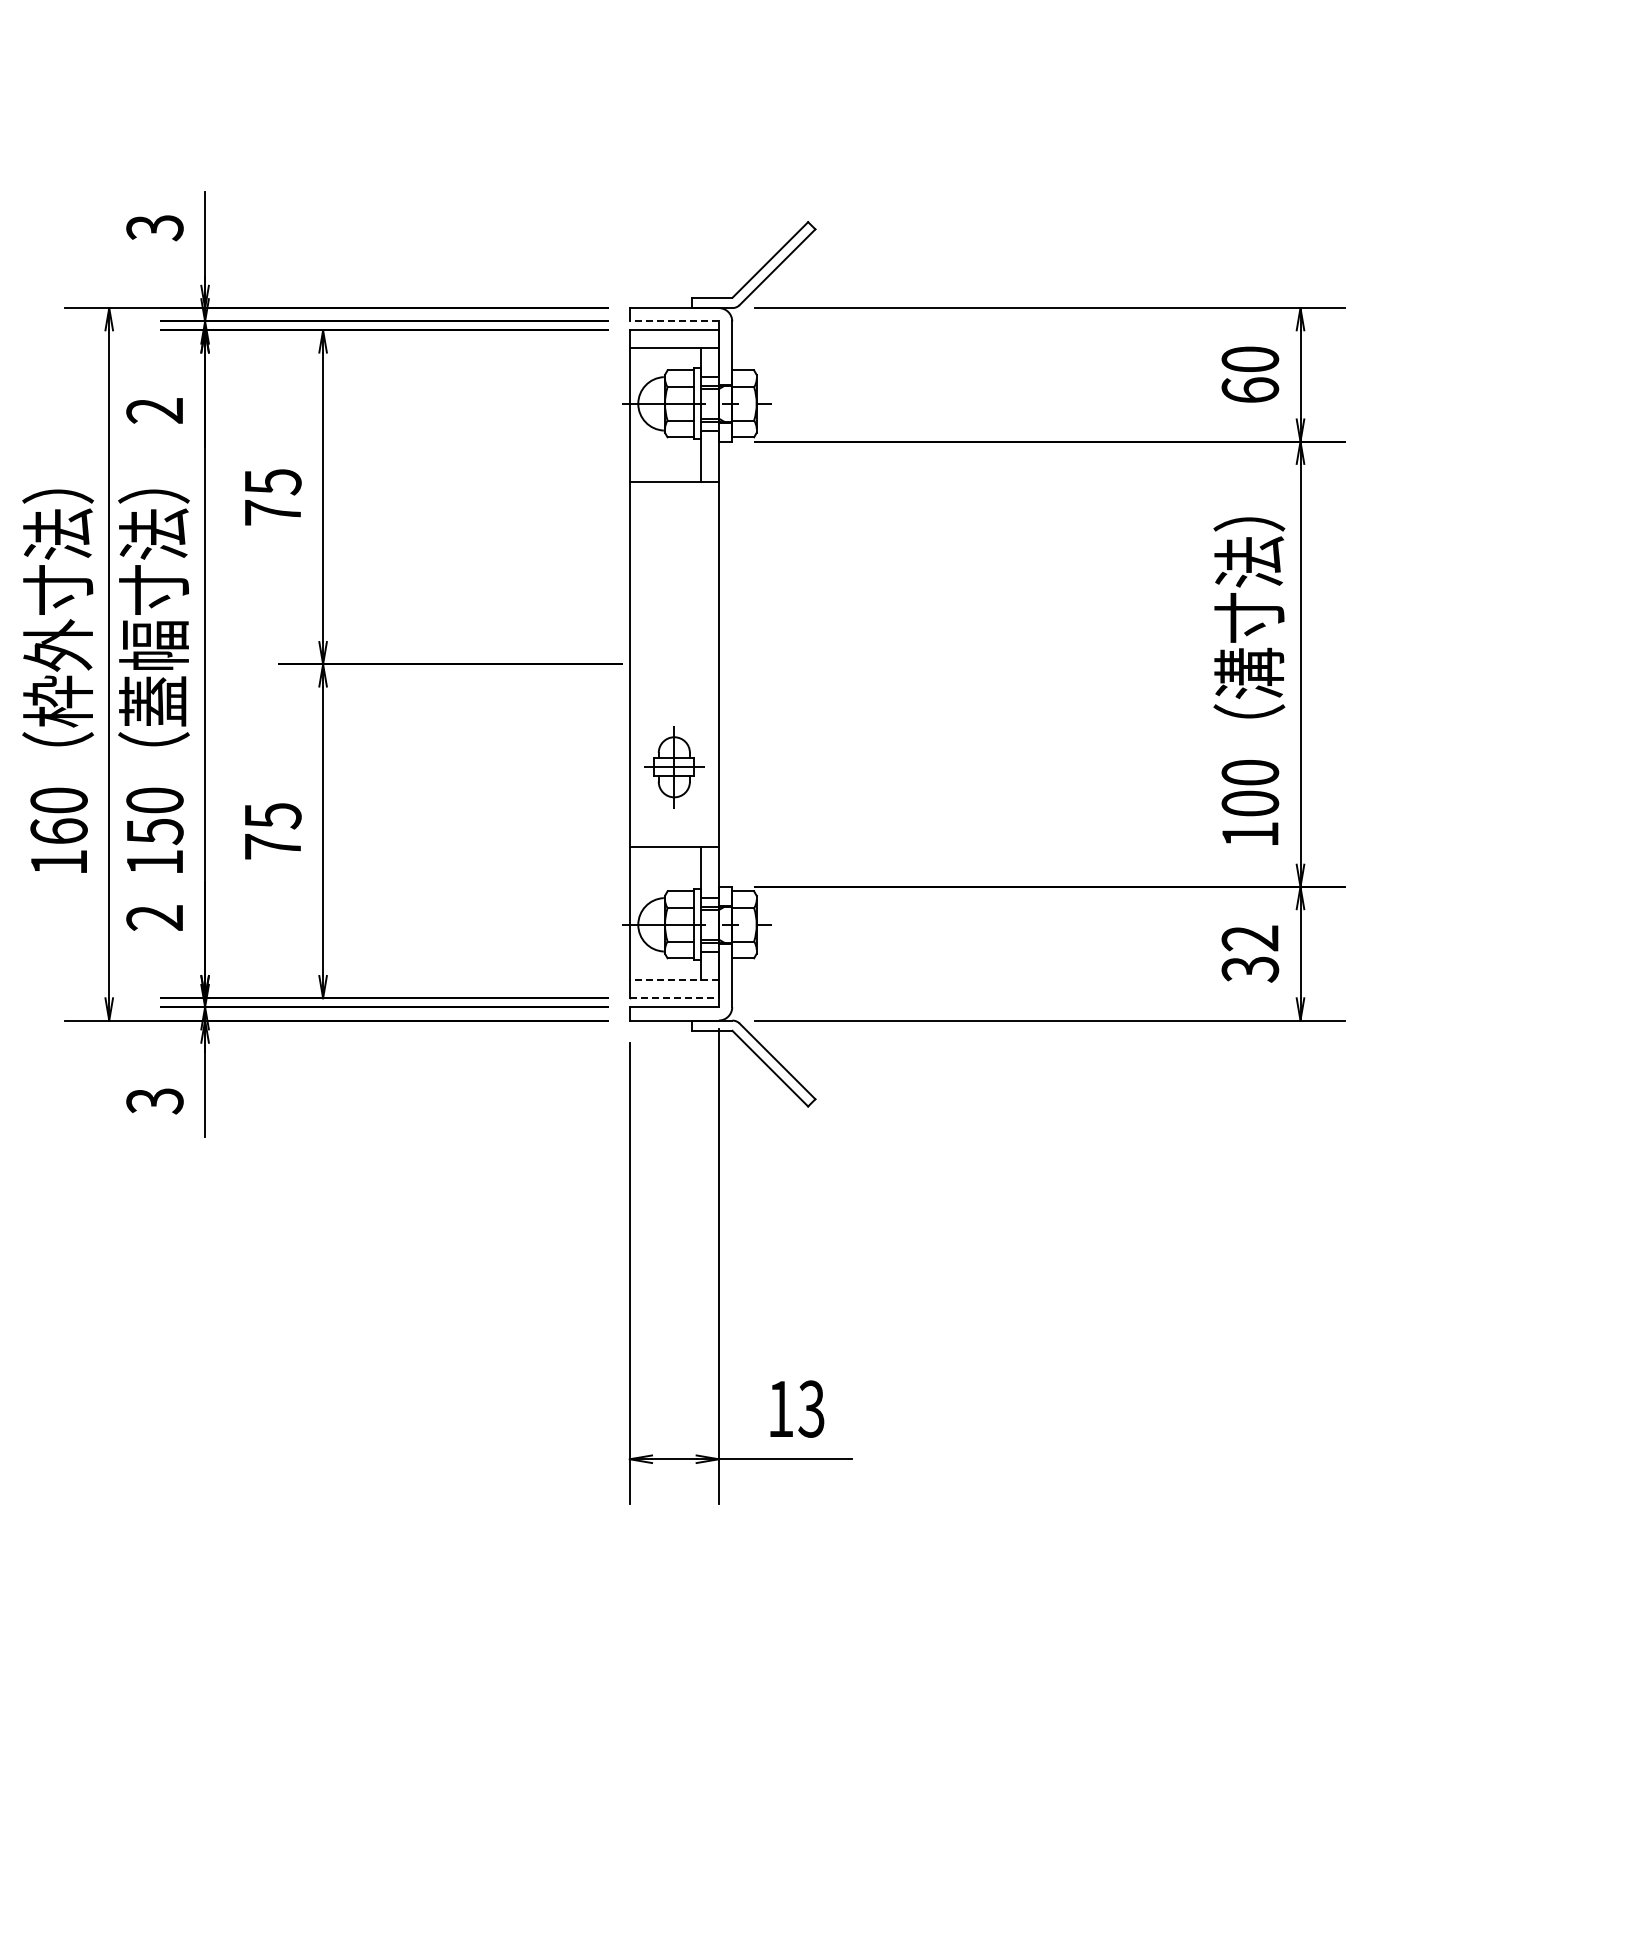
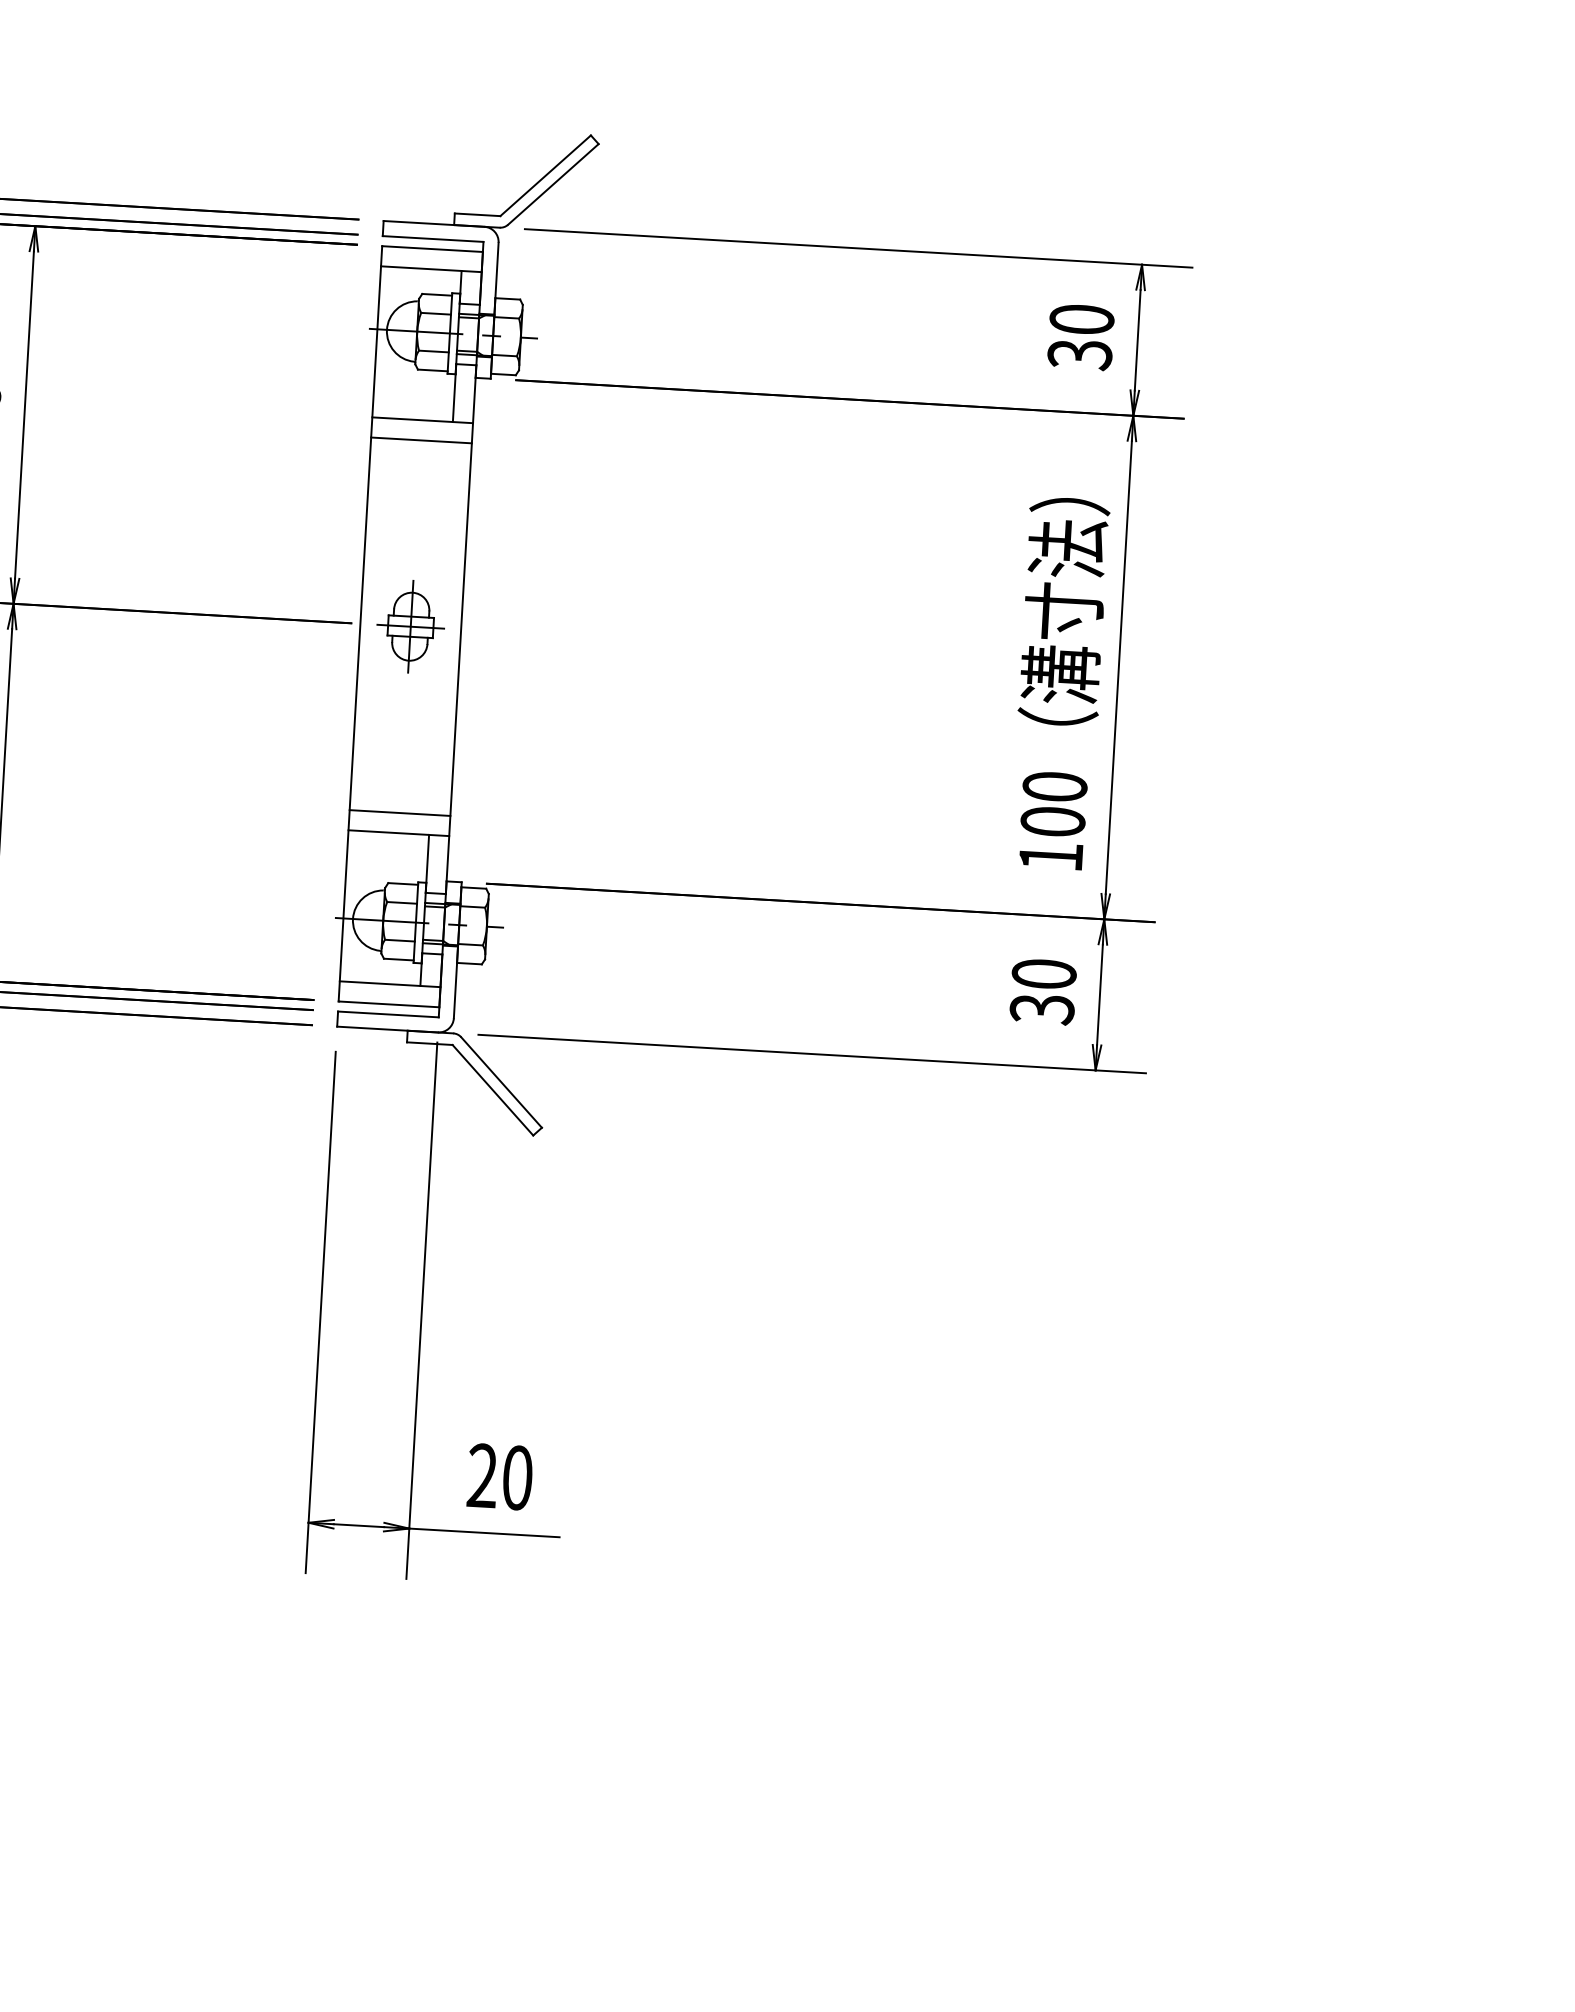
line: (674, 321) -> (433, 239), dashed -> solid
text: (1250, 390) -> (1080, 354), 60 -> 30
line: (673, 499) -> (420, 440), added
part: (674, 767) -> (410, 626), moved
line: (673, 829) -> (399, 813), added
text: (1250, 938) -> (1044, 974), 32 -> 30
line: (674, 980) -> (390, 984), dashed -> solid
line: (674, 998) -> (389, 1004), dashed -> solid
text: (796, 1408) -> (500, 1476), 13 -> 20

